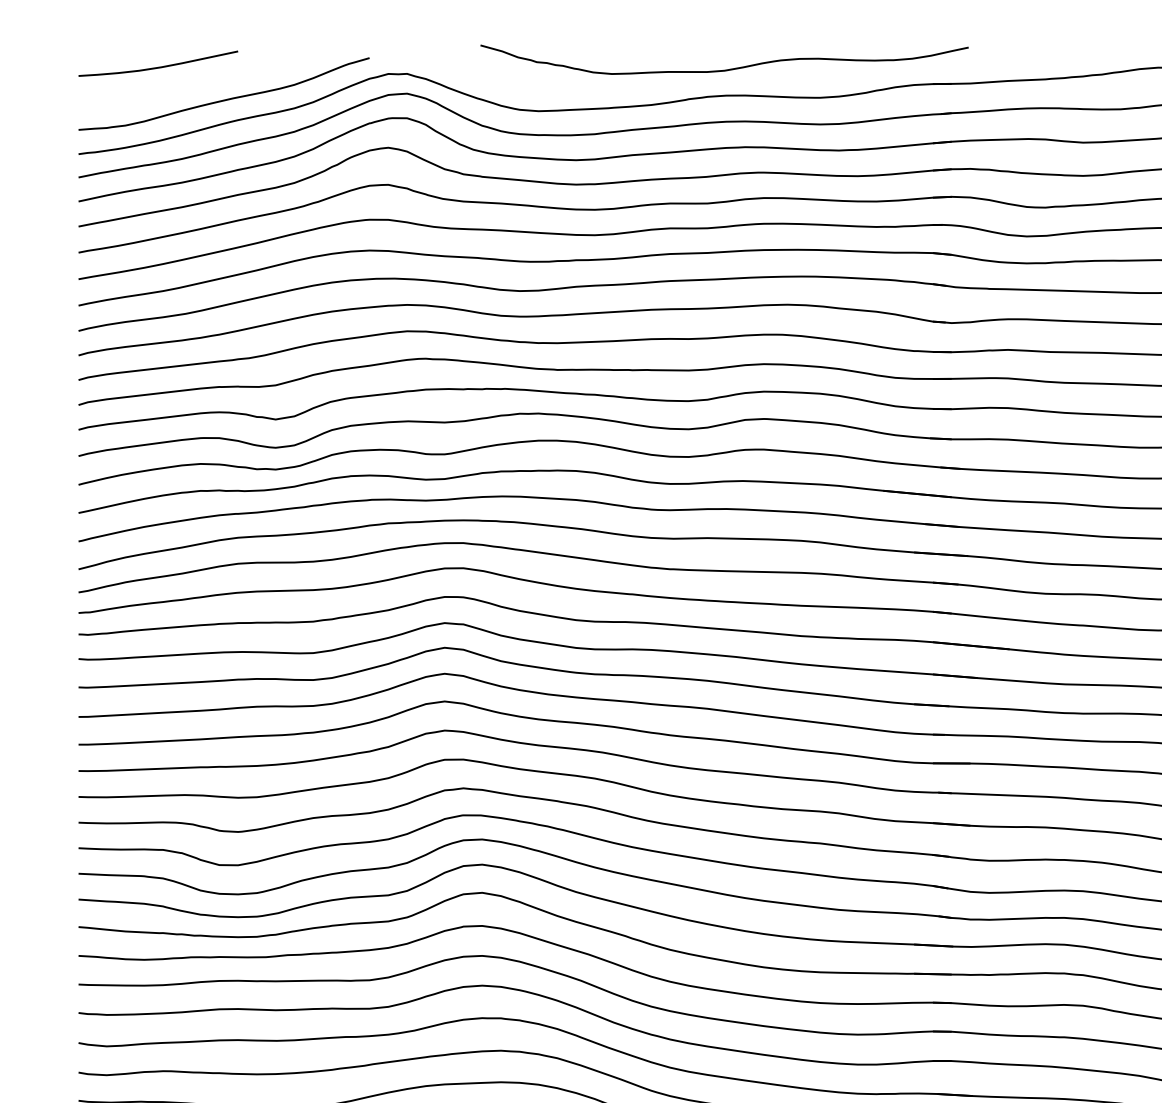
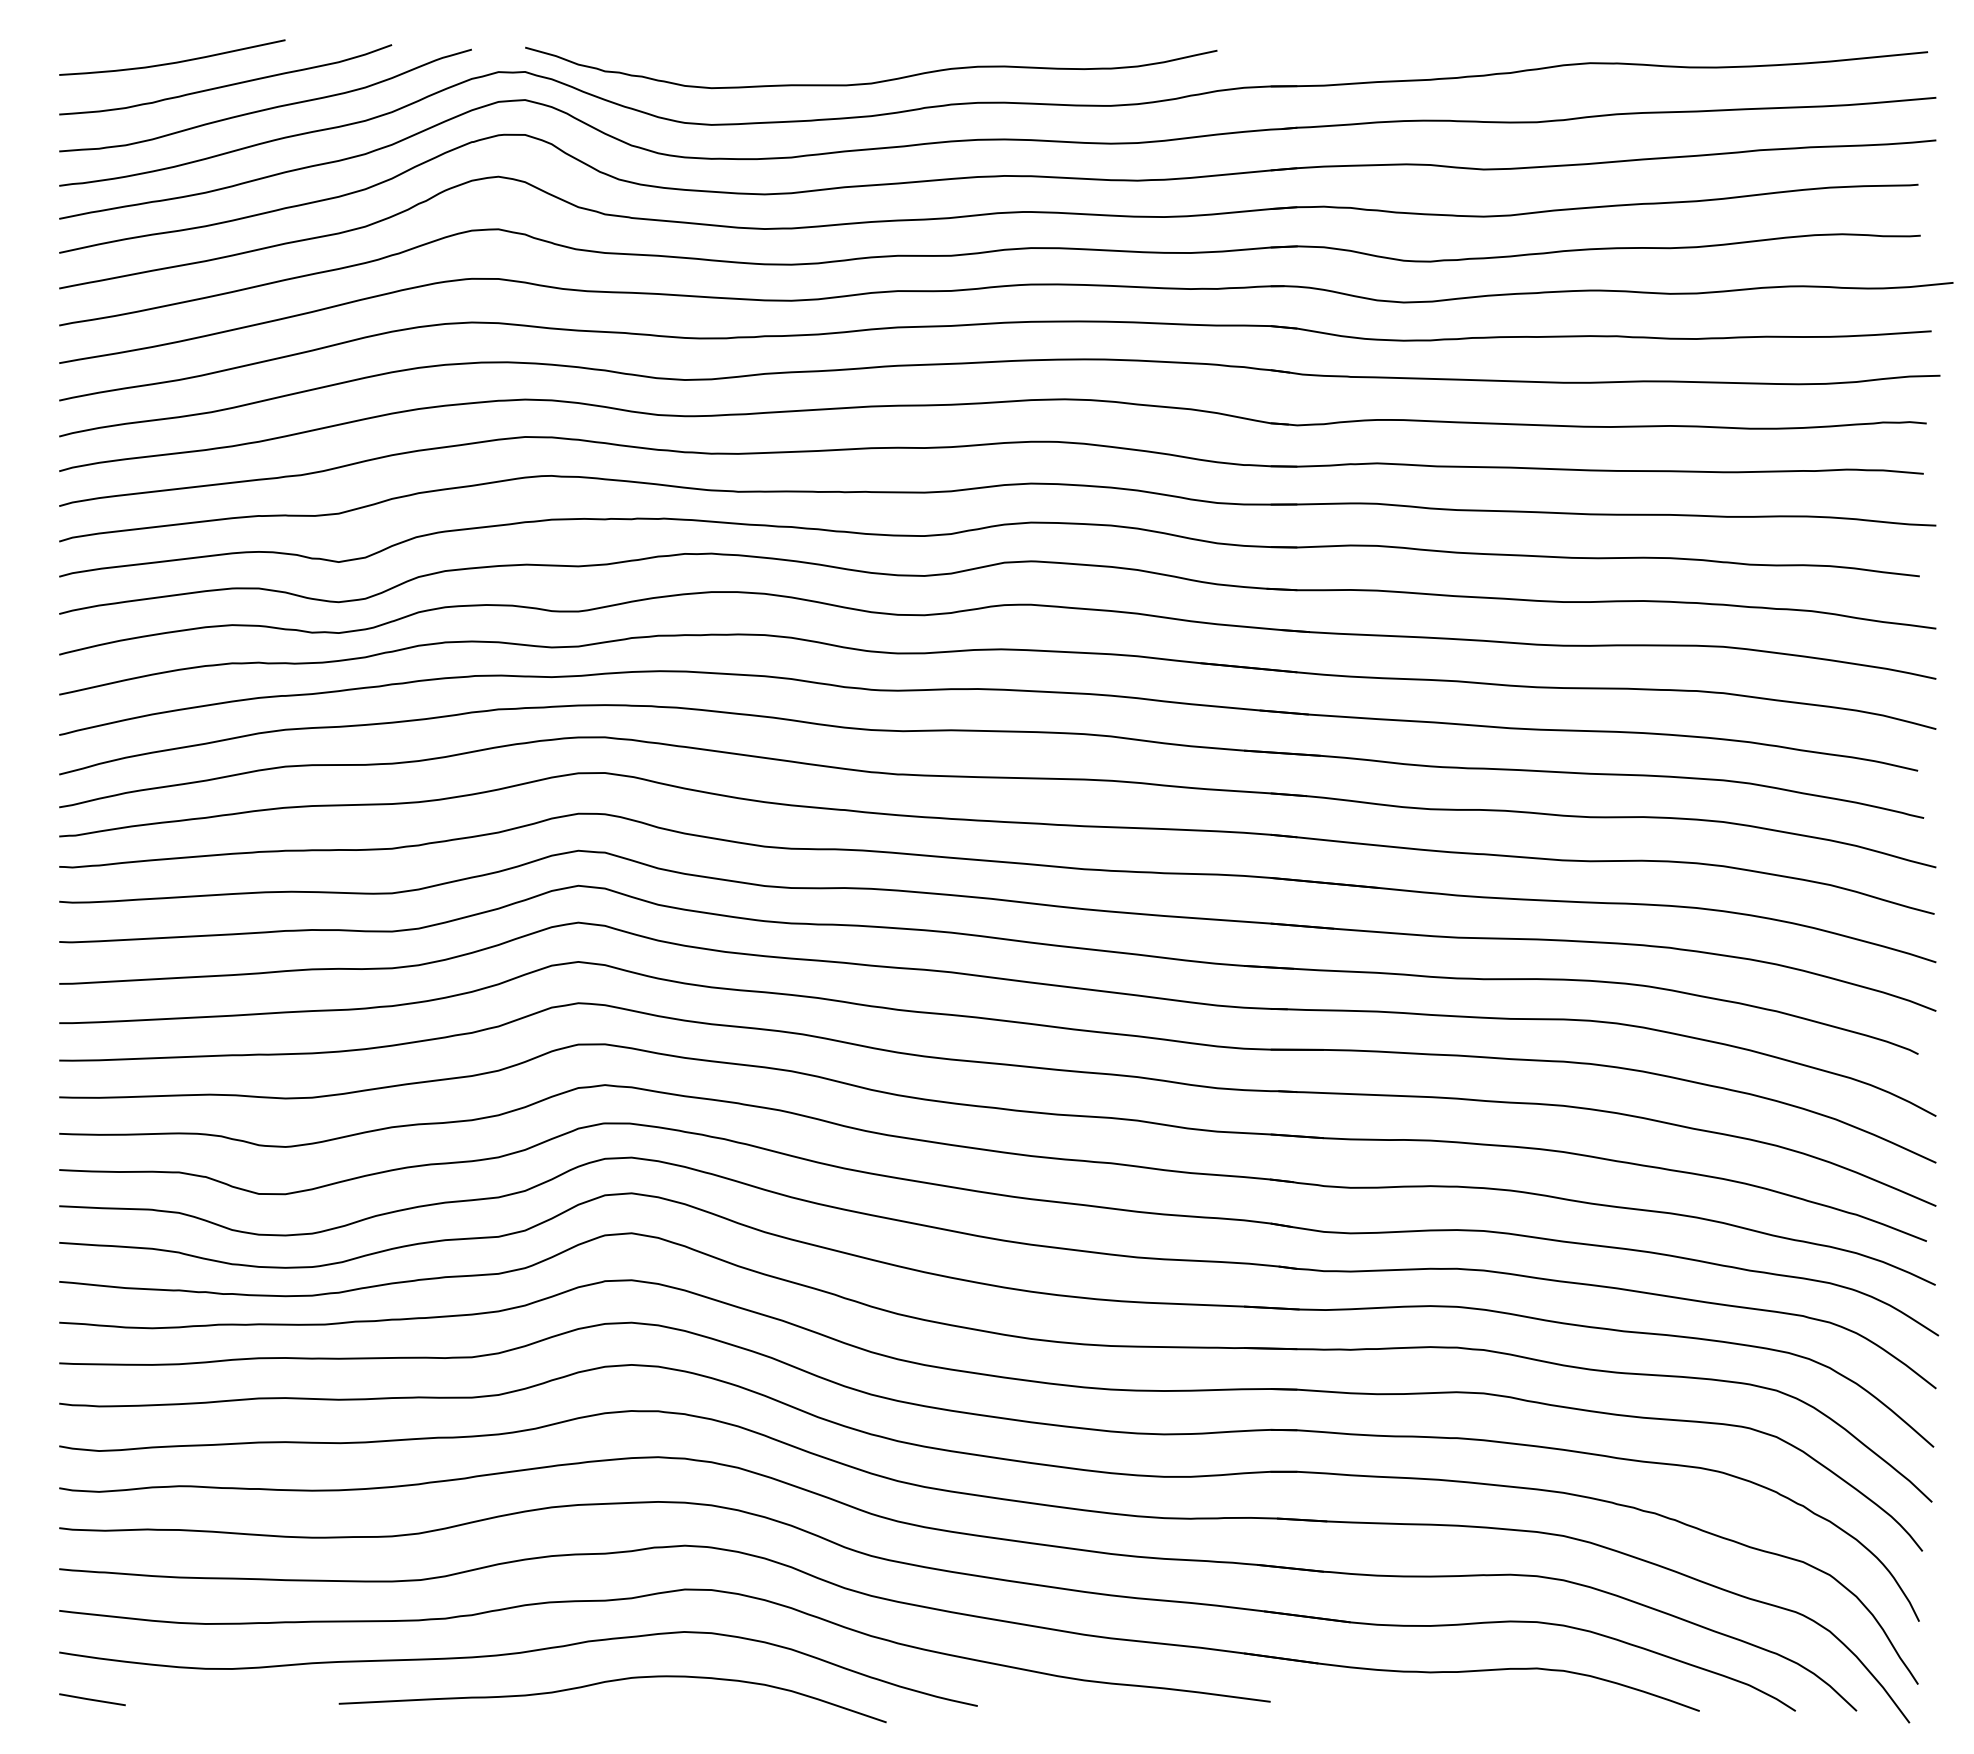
curve: (727, 69) -> (875, 81), moved
curve: (197, 82) -> (227, 84), added

